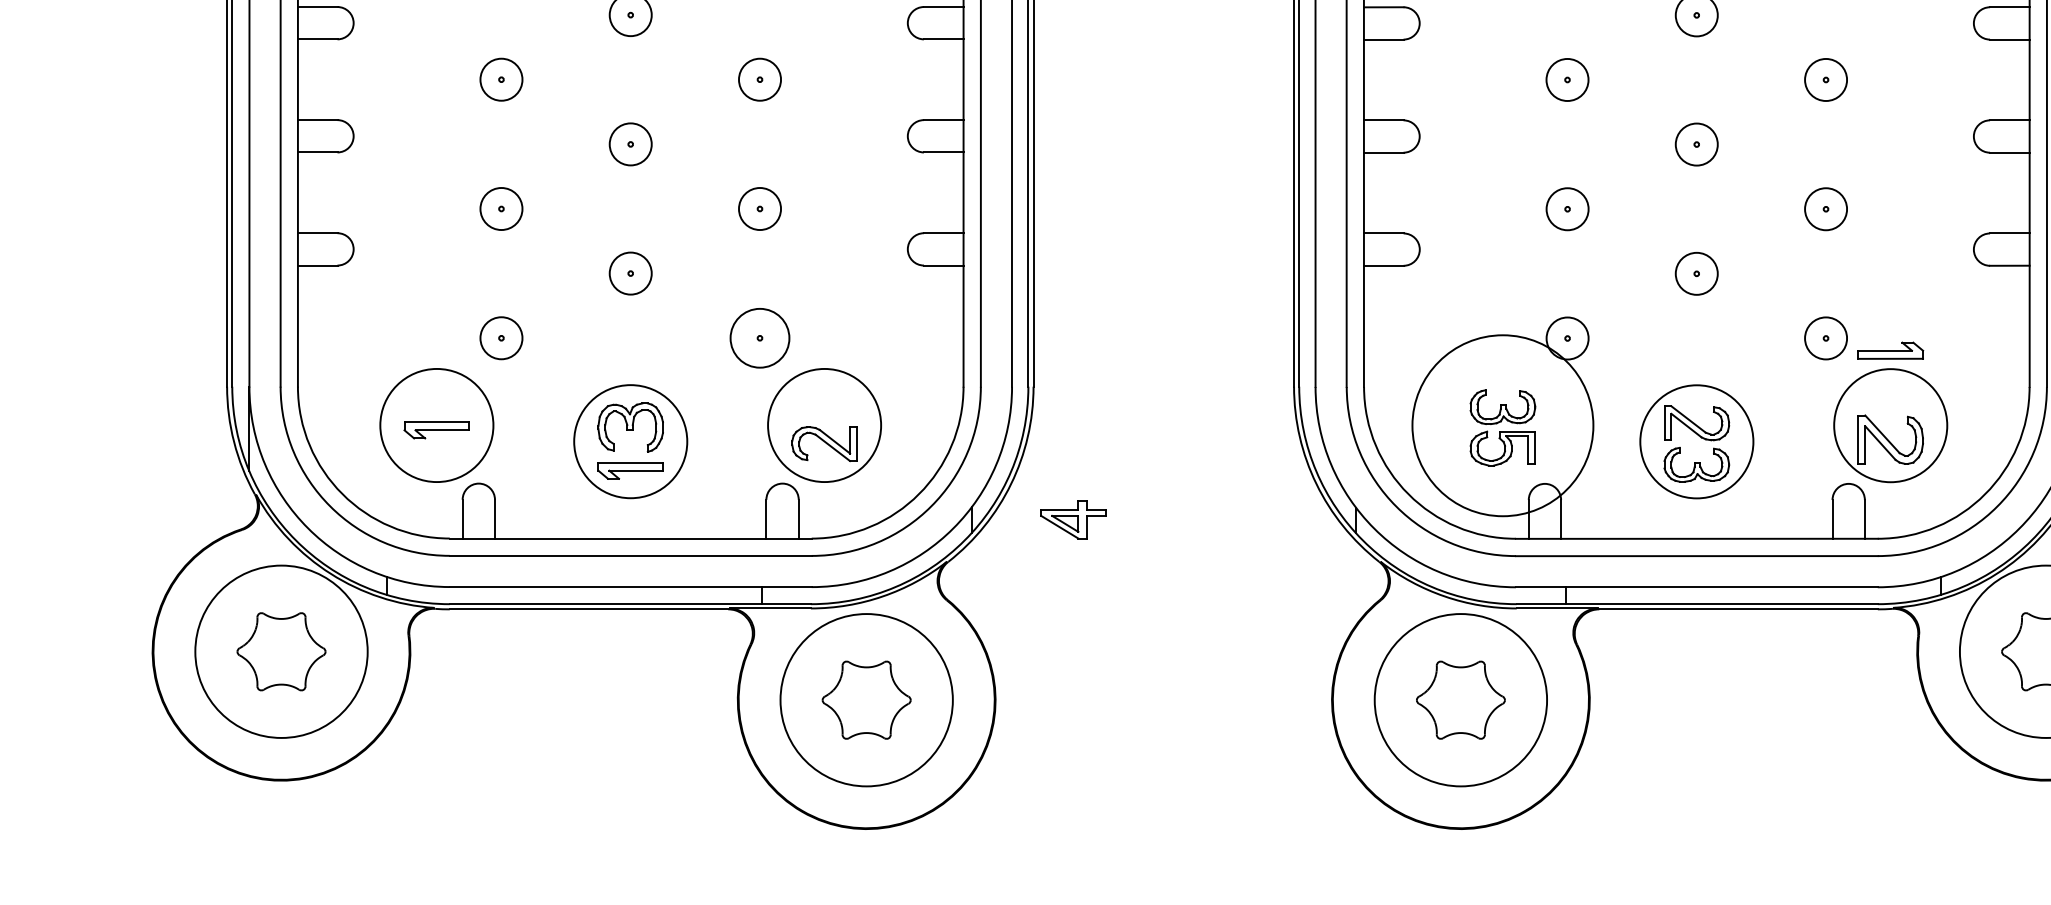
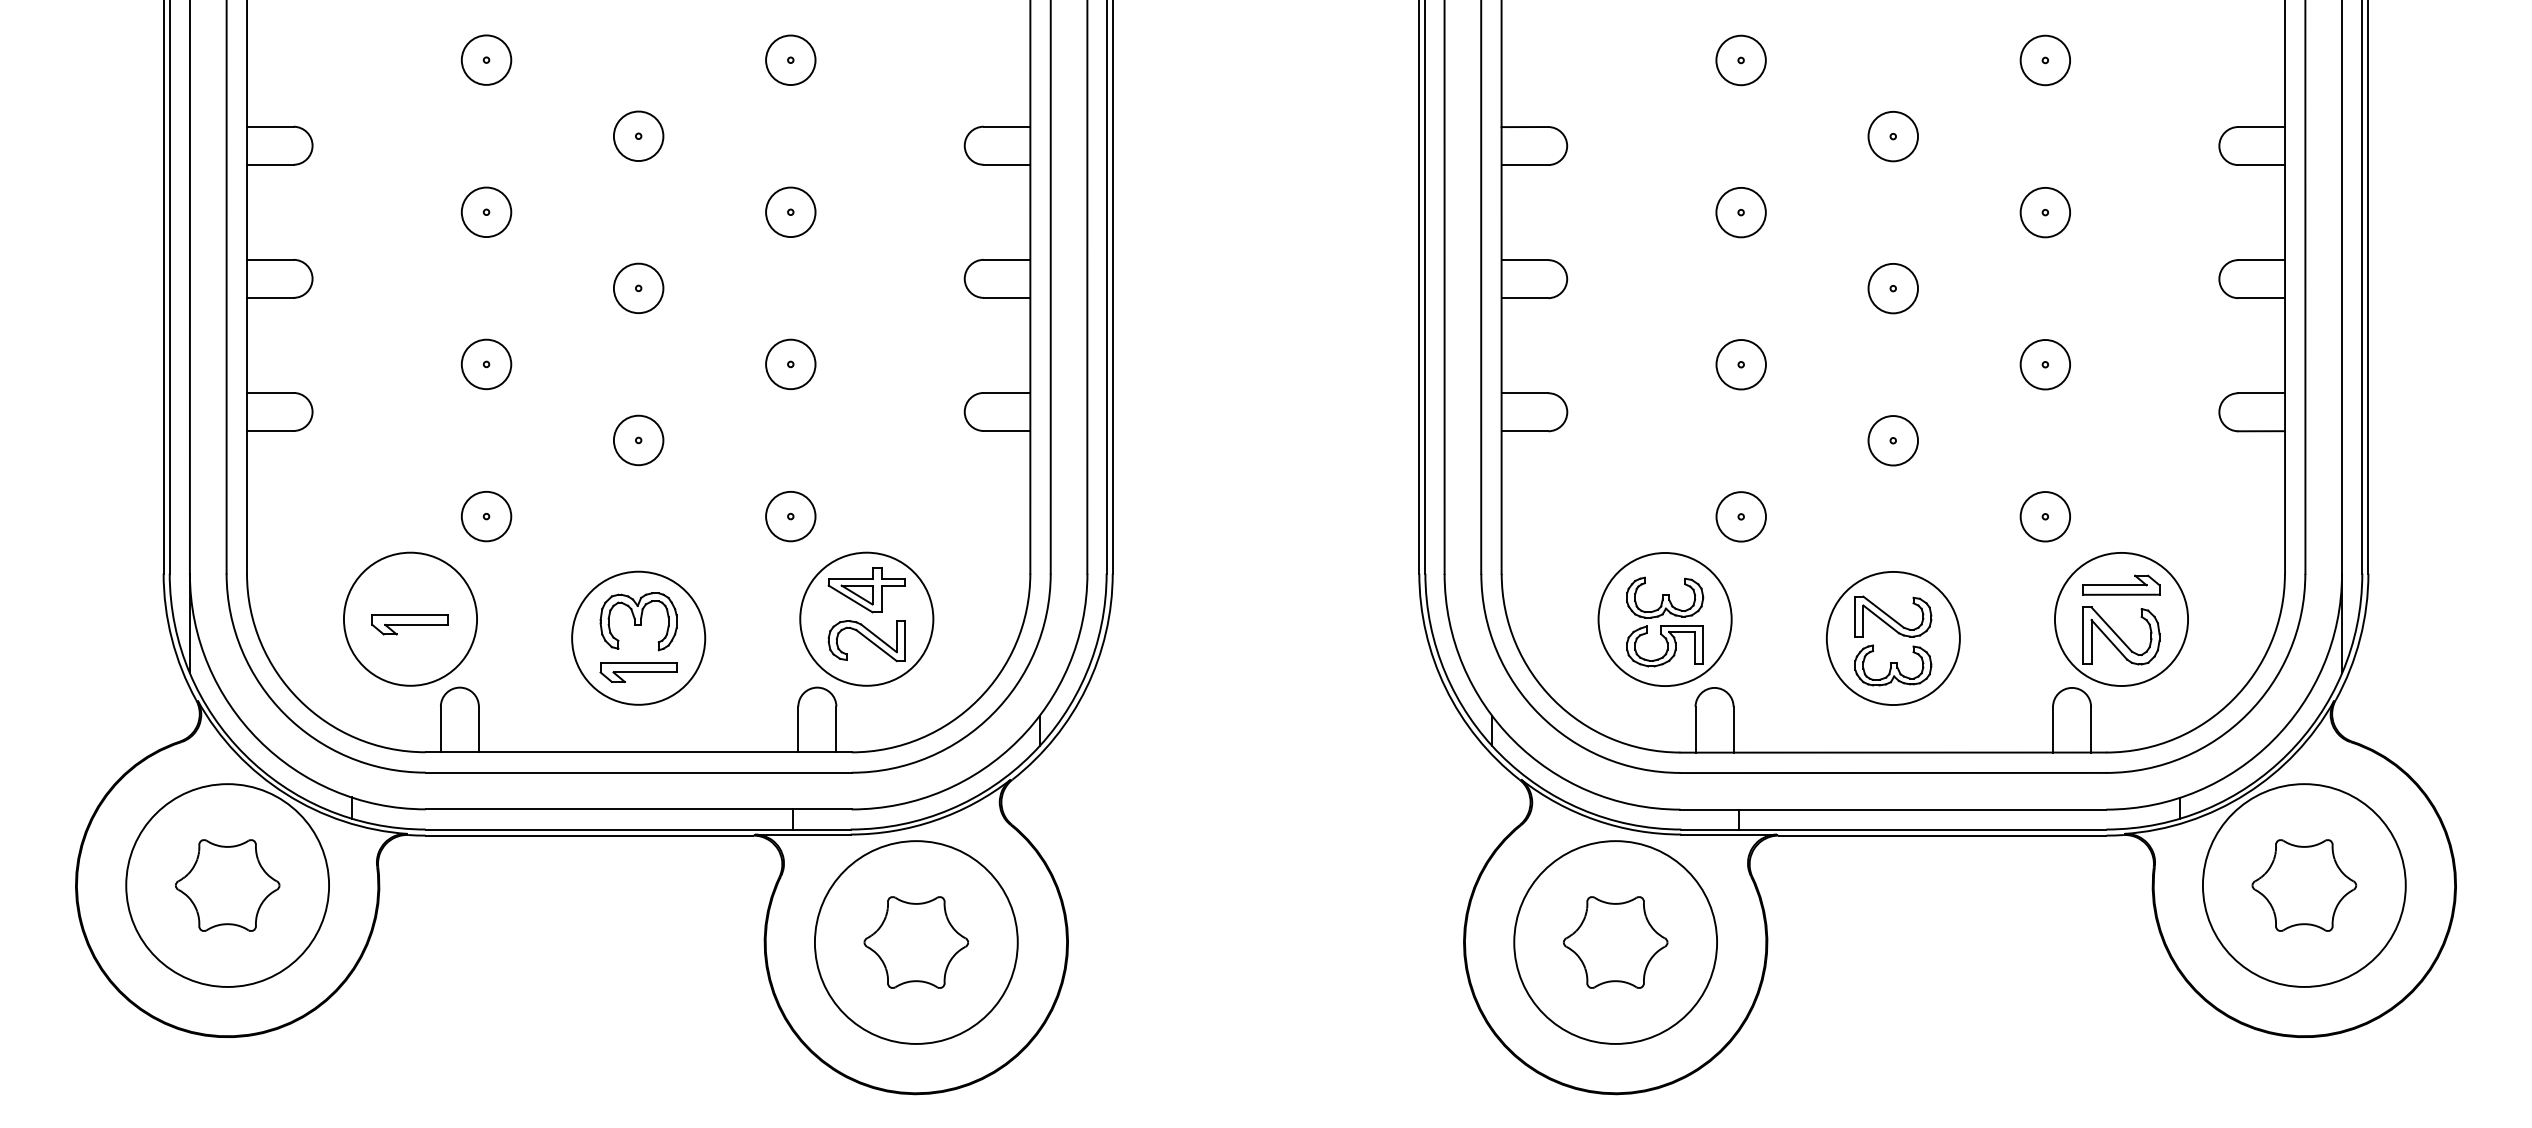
circle: (759, 338) -> (790, 516), size x0.71
part: (1890, 350) -> (2121, 584), moved
circle: (1502, 425) -> (1664, 619), size x0.62
part: (1073, 520) -> (866, 590), moved

